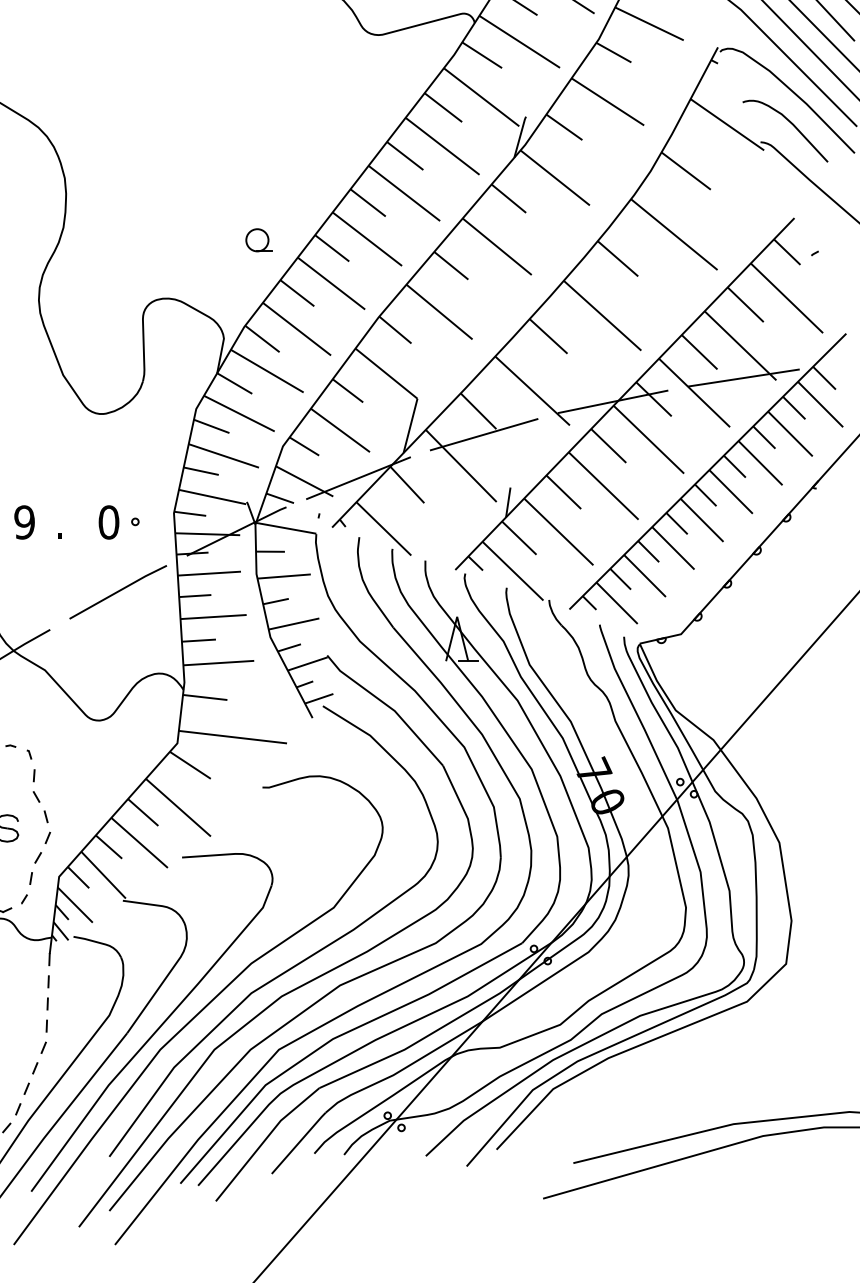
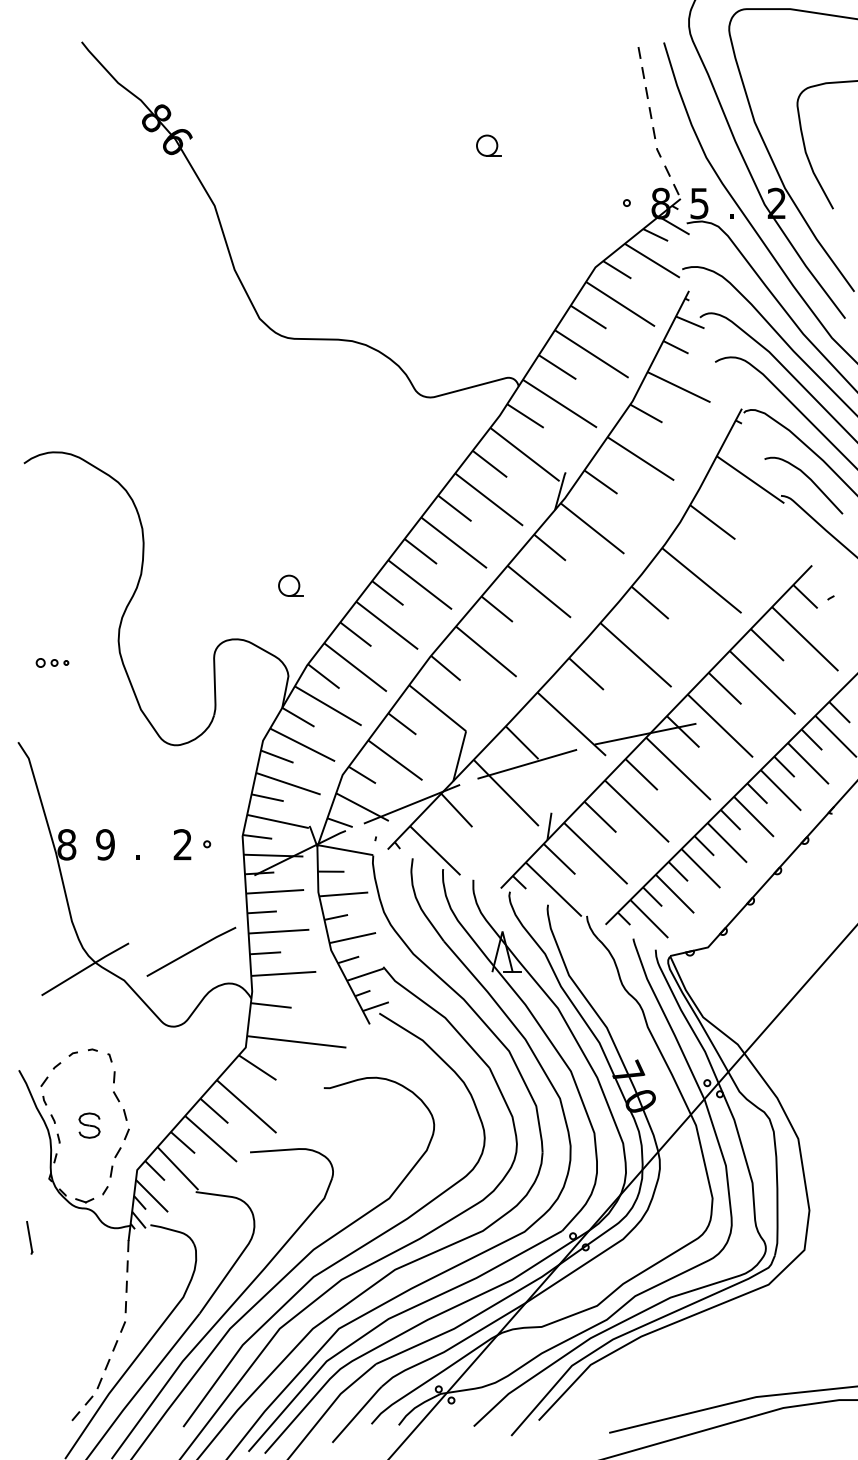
part: (258, 239) -> (290, 585), moved
line: (743, 377) -> (765, 711), removed
text: (108, 522) -> (182, 844), 0 -> 2
line: (118, 591) -> (191, 951), moved

